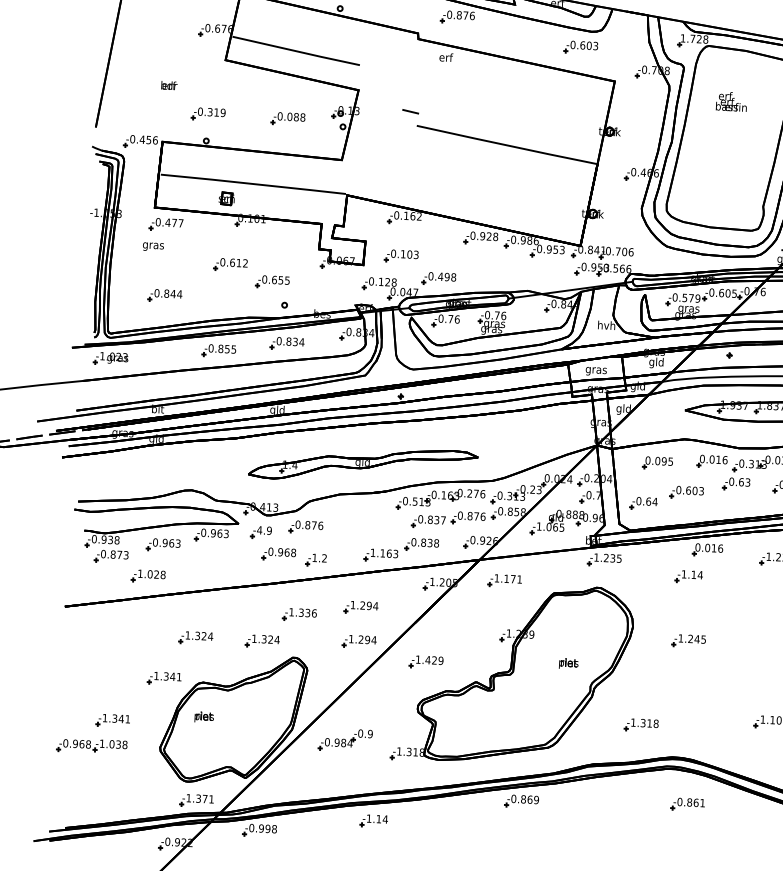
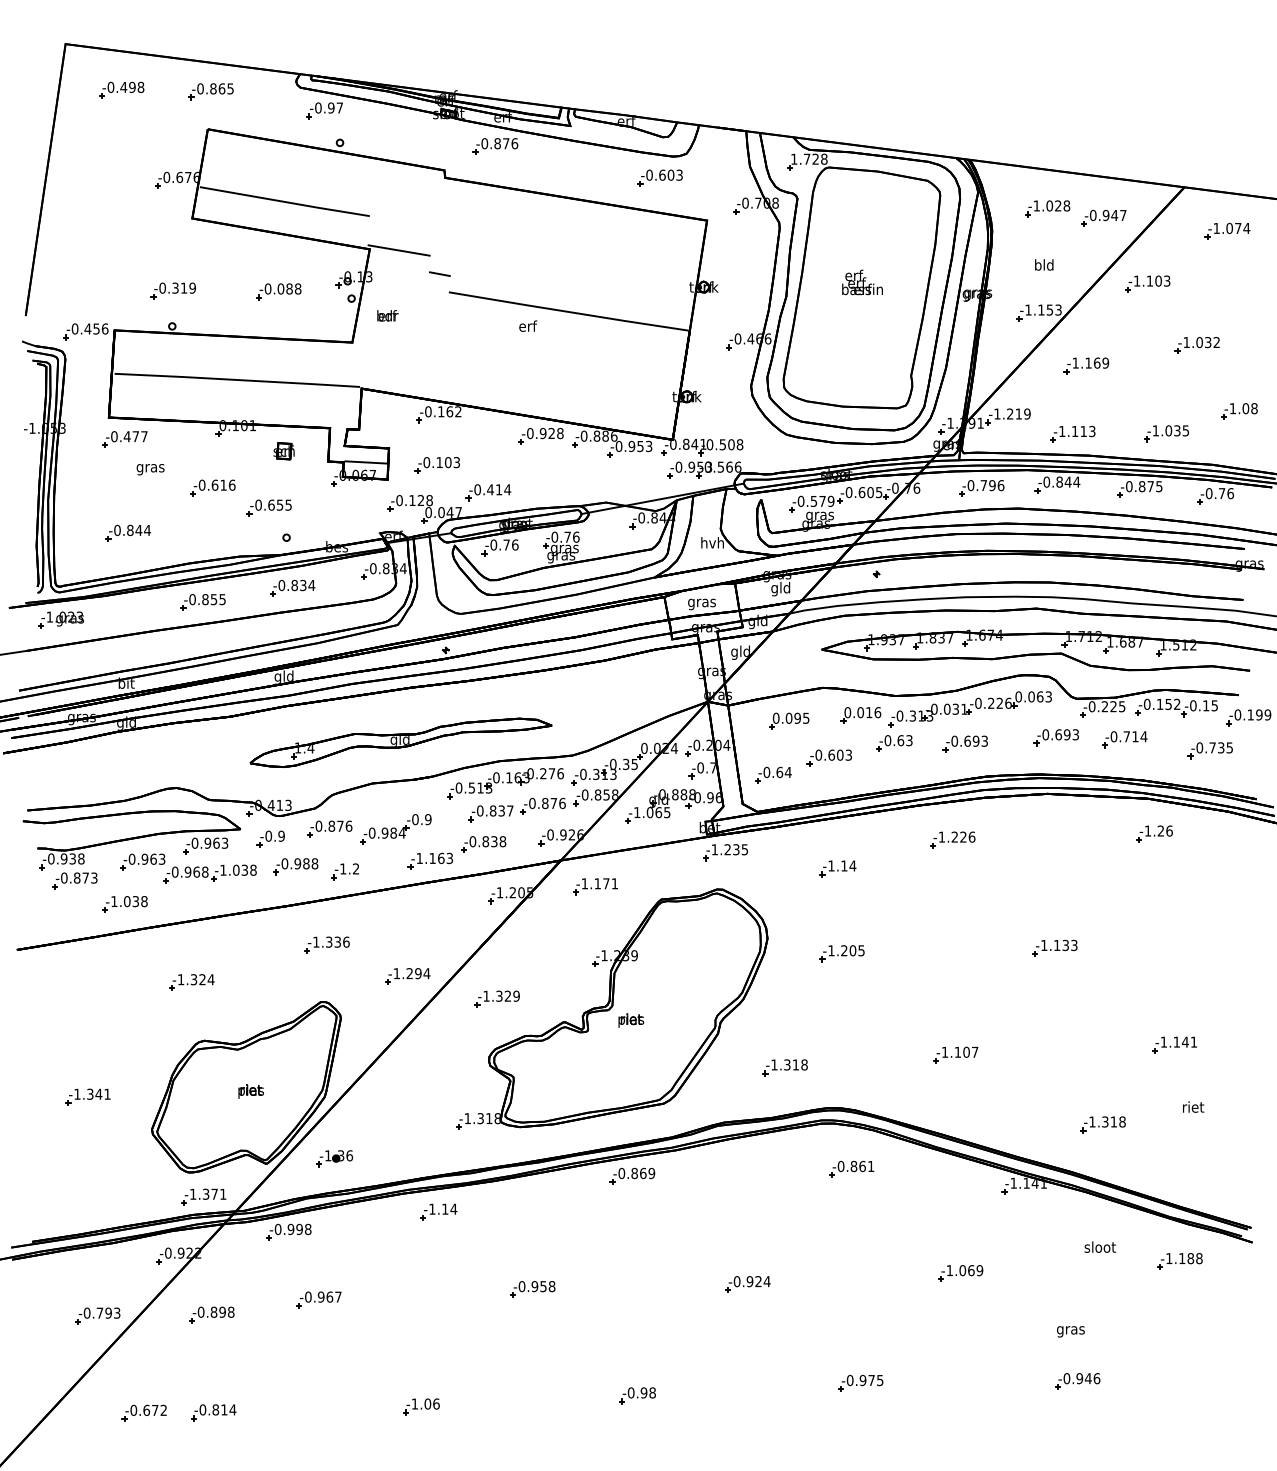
text: (446, 56) -> (528, 325), moved
text: (169, 85) -> (387, 315), moved
line: (380, 92) -> (398, 250), added
text: (731, 101) -> (862, 282), moved
part: (226, 198) -> (283, 451), moved
text: (522, 239) -> (596, 435), -0.986 -> -0.886
text: (153, 246) -> (150, 469), moved
line: (347, 251) -> (365, 462), added
text: (624, 251) -> (731, 444), -0.706 -> -0.508
text: (245, 262) -> (232, 484), -0.612 -> -0.616
text: (450, 277) -> (503, 489), -0.498 -> -0.414
text: (536, 489) -> (630, 764), -0.23 -> -0.35
text: (259, 529) -> (268, 835), -4.9 -> -0.9
part: (707, 550) -> (860, 832), removed
text: (287, 552) -> (306, 863), -0.968 -> -0.988
text: (156, 574) -> (135, 901), -1.028 -> -1.038
part: (361, 607) -> (407, 931), removed
text: (696, 639) -> (852, 950), -1.245 -> -1.205
part: (262, 641) -> (279, 982), removed
text: (427, 659) -> (498, 995), -1.429 -> -1.329
text: (568, 663) -> (631, 1020), moved
part: (164, 678) -> (152, 1037), removed
text: (203, 717) -> (250, 1091), moved
part: (345, 740) -> (395, 829), moved
part: (91, 745) -> (209, 873), moved
part: (297, 776) -> (334, 1158), added

